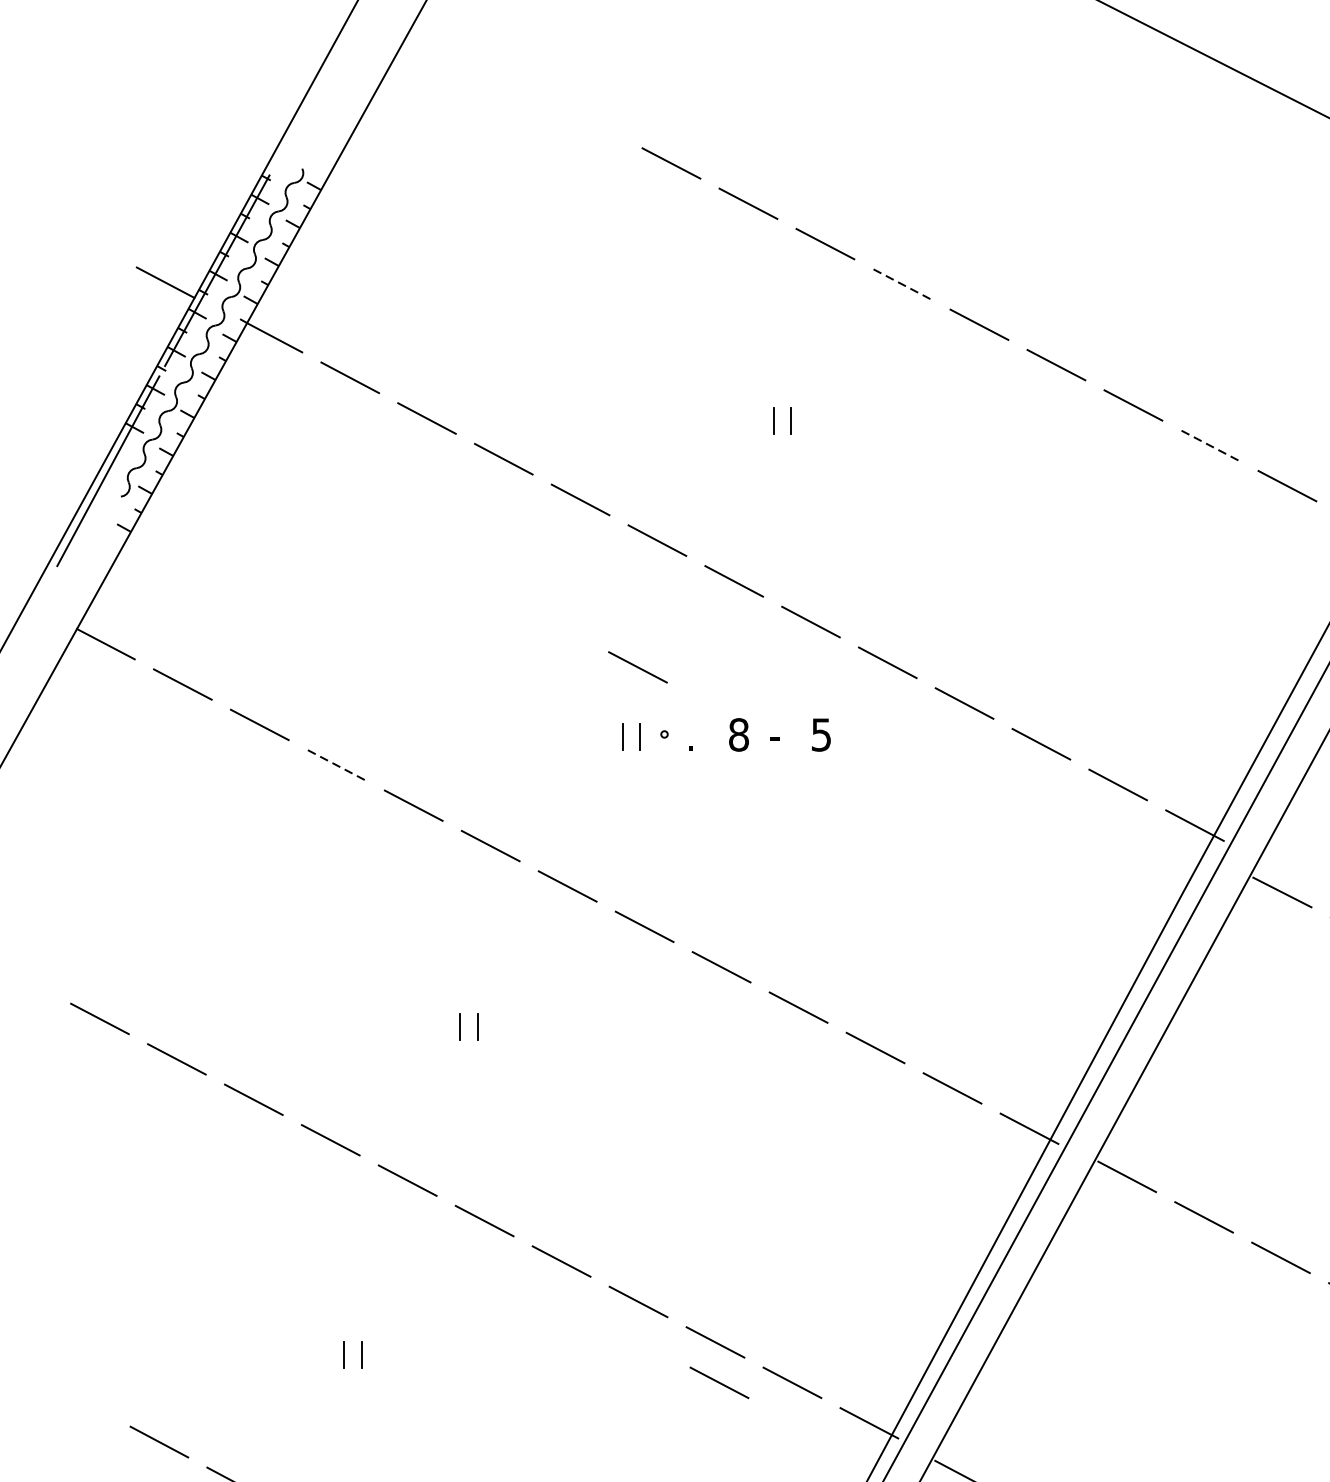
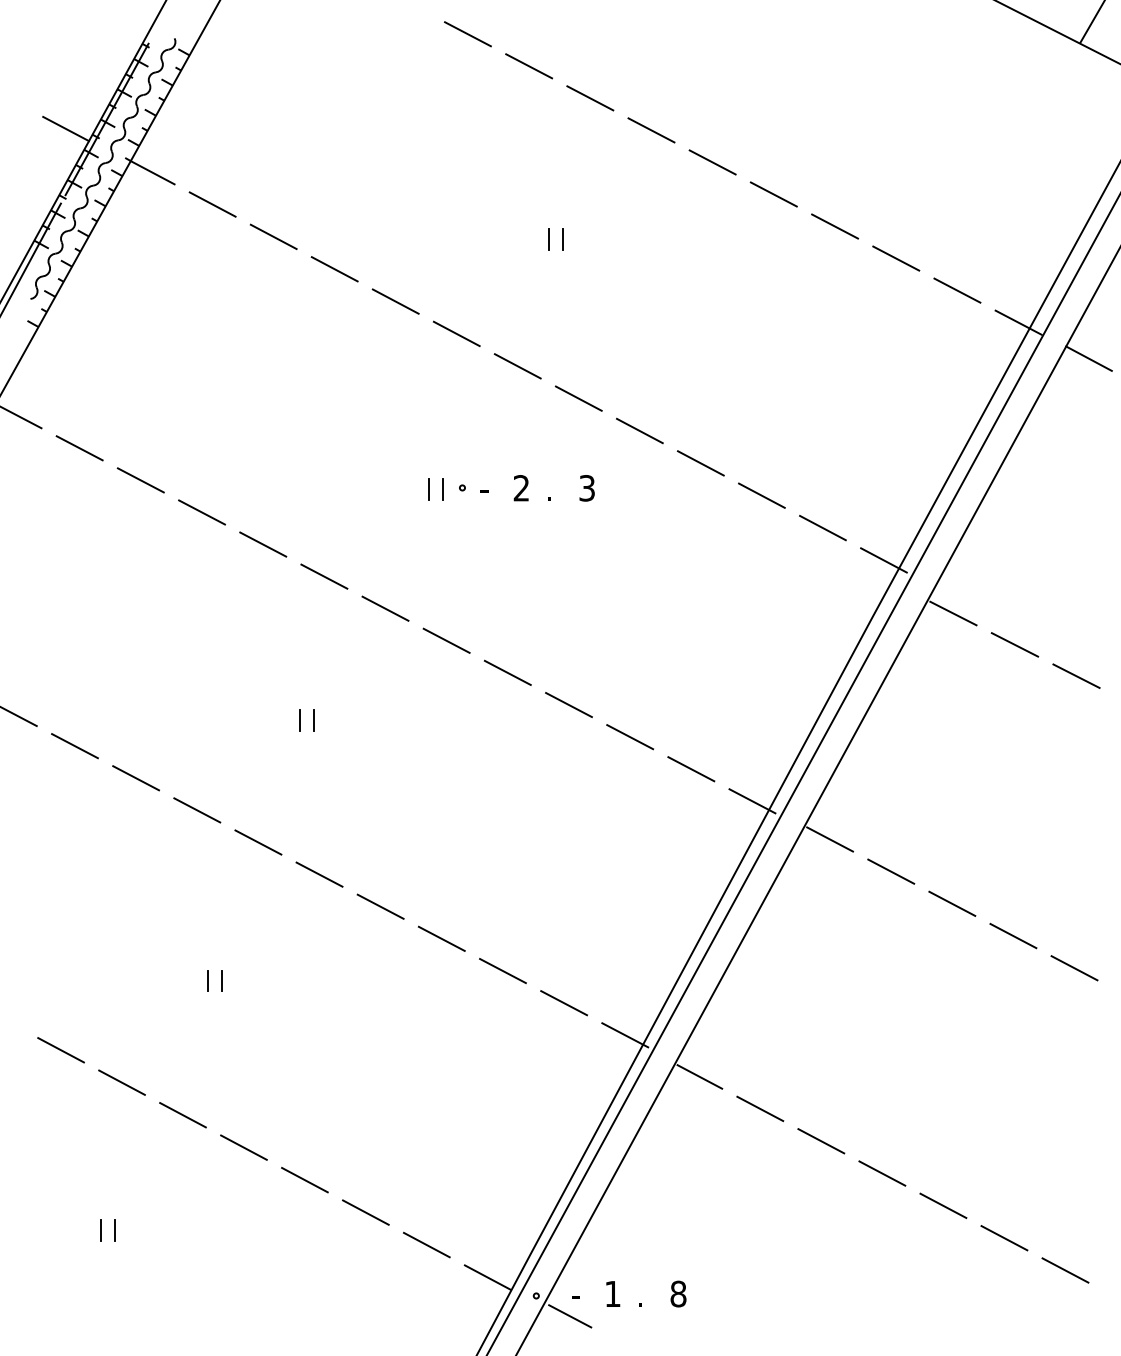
line: (902, 284) -> (651, 130), dashed -> solid
line: (1210, 445) -> (896, 258), dashed -> solid
line: (638, 667) -> (441, 434), removed
text: (821, 733) -> (587, 487), 5 -> 3
text: (738, 735) -> (521, 488), 8 -> 2
text: (692, 743) -> (484, 495), . -> -
text: (774, 743) -> (549, 495), - -> .
line: (337, 765) -> (202, 512), dashed -> solid
line: (718, 1383) -> (505, 1003), removed

